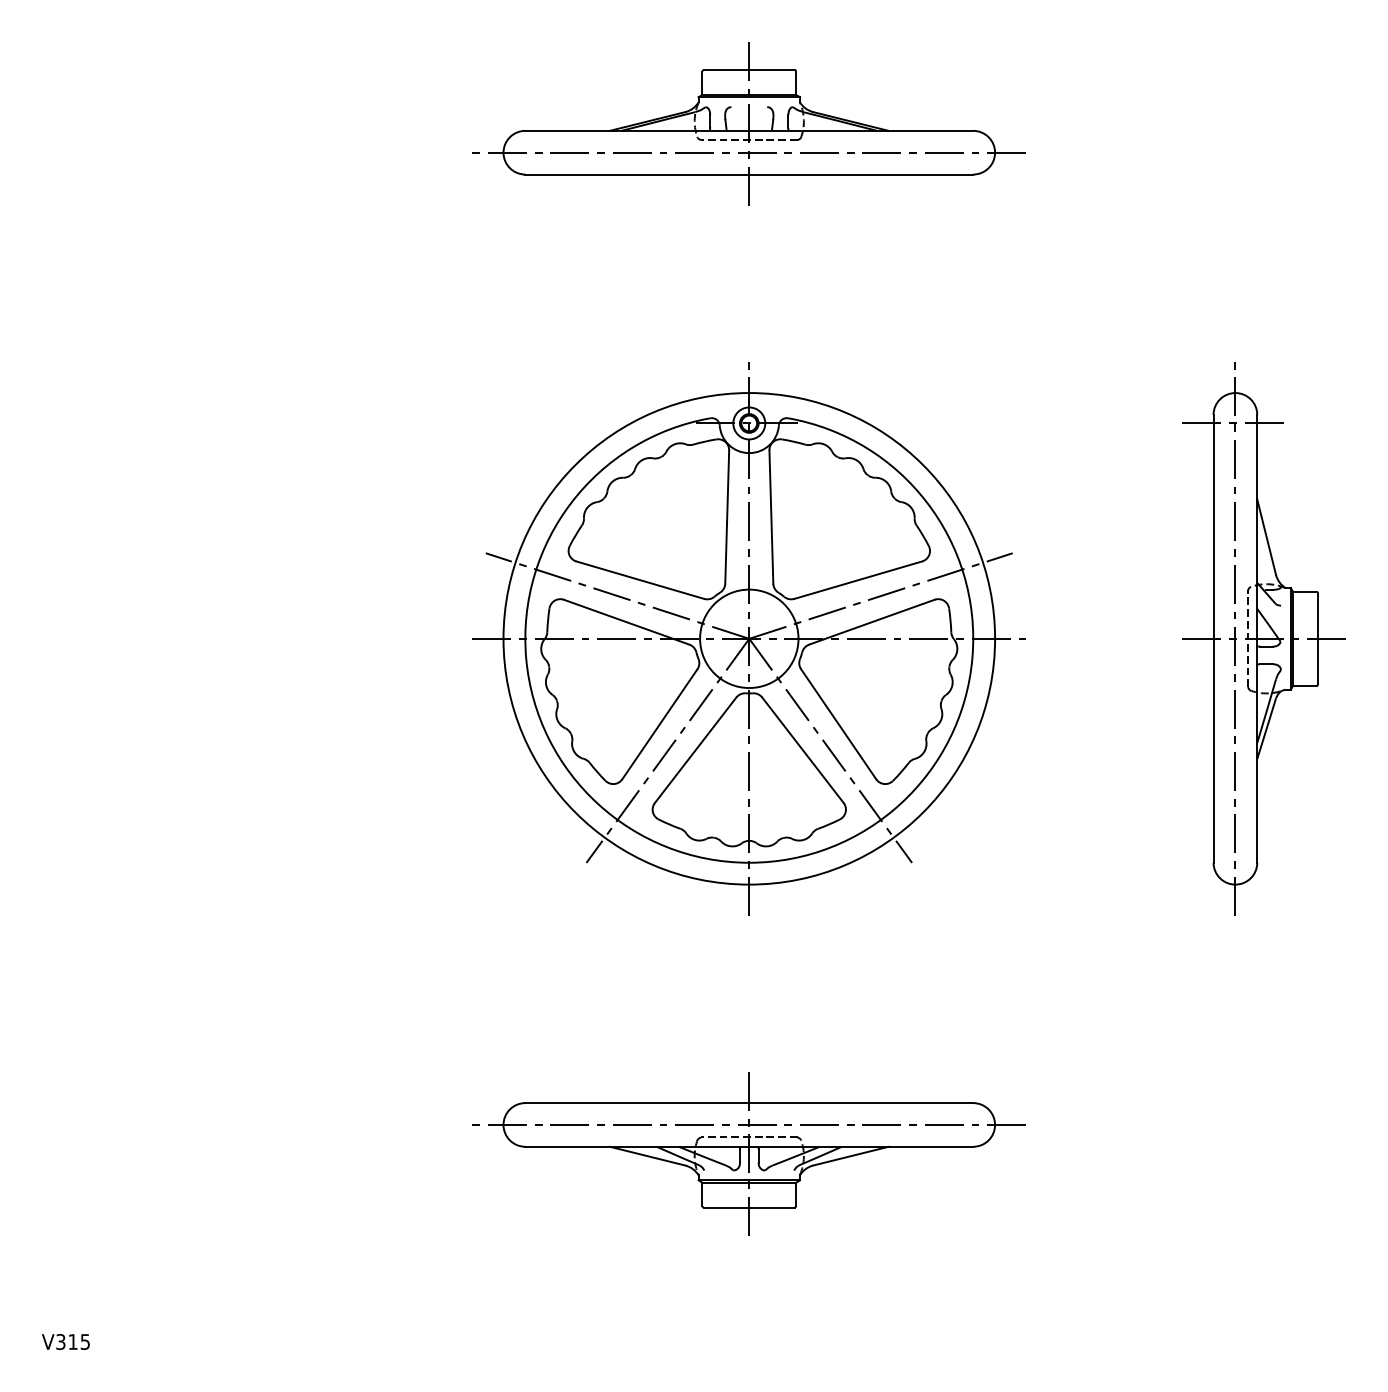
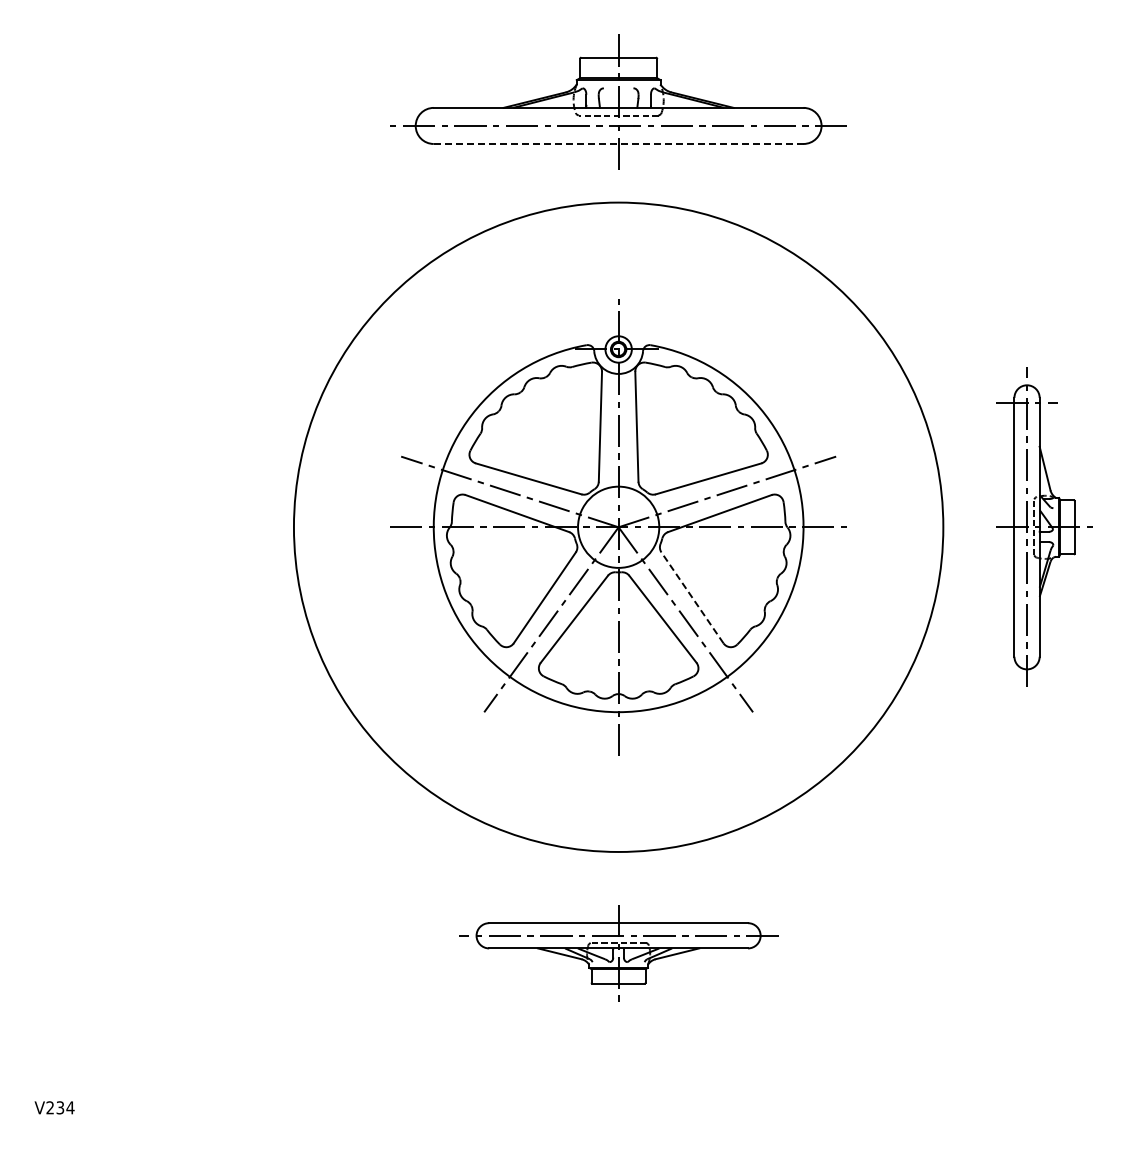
line: (749, 173) -> (618, 143), solid -> dashed
circle: (749, 639) -> (618, 527), size x1.6
part: (1263, 639) -> (1043, 527), size x0.7
line: (838, 723) -> (692, 597), solid -> dashed
part: (749, 1153) -> (618, 952), size x0.7
text: (73, 1341) -> (60, 1107), V315 -> V234

